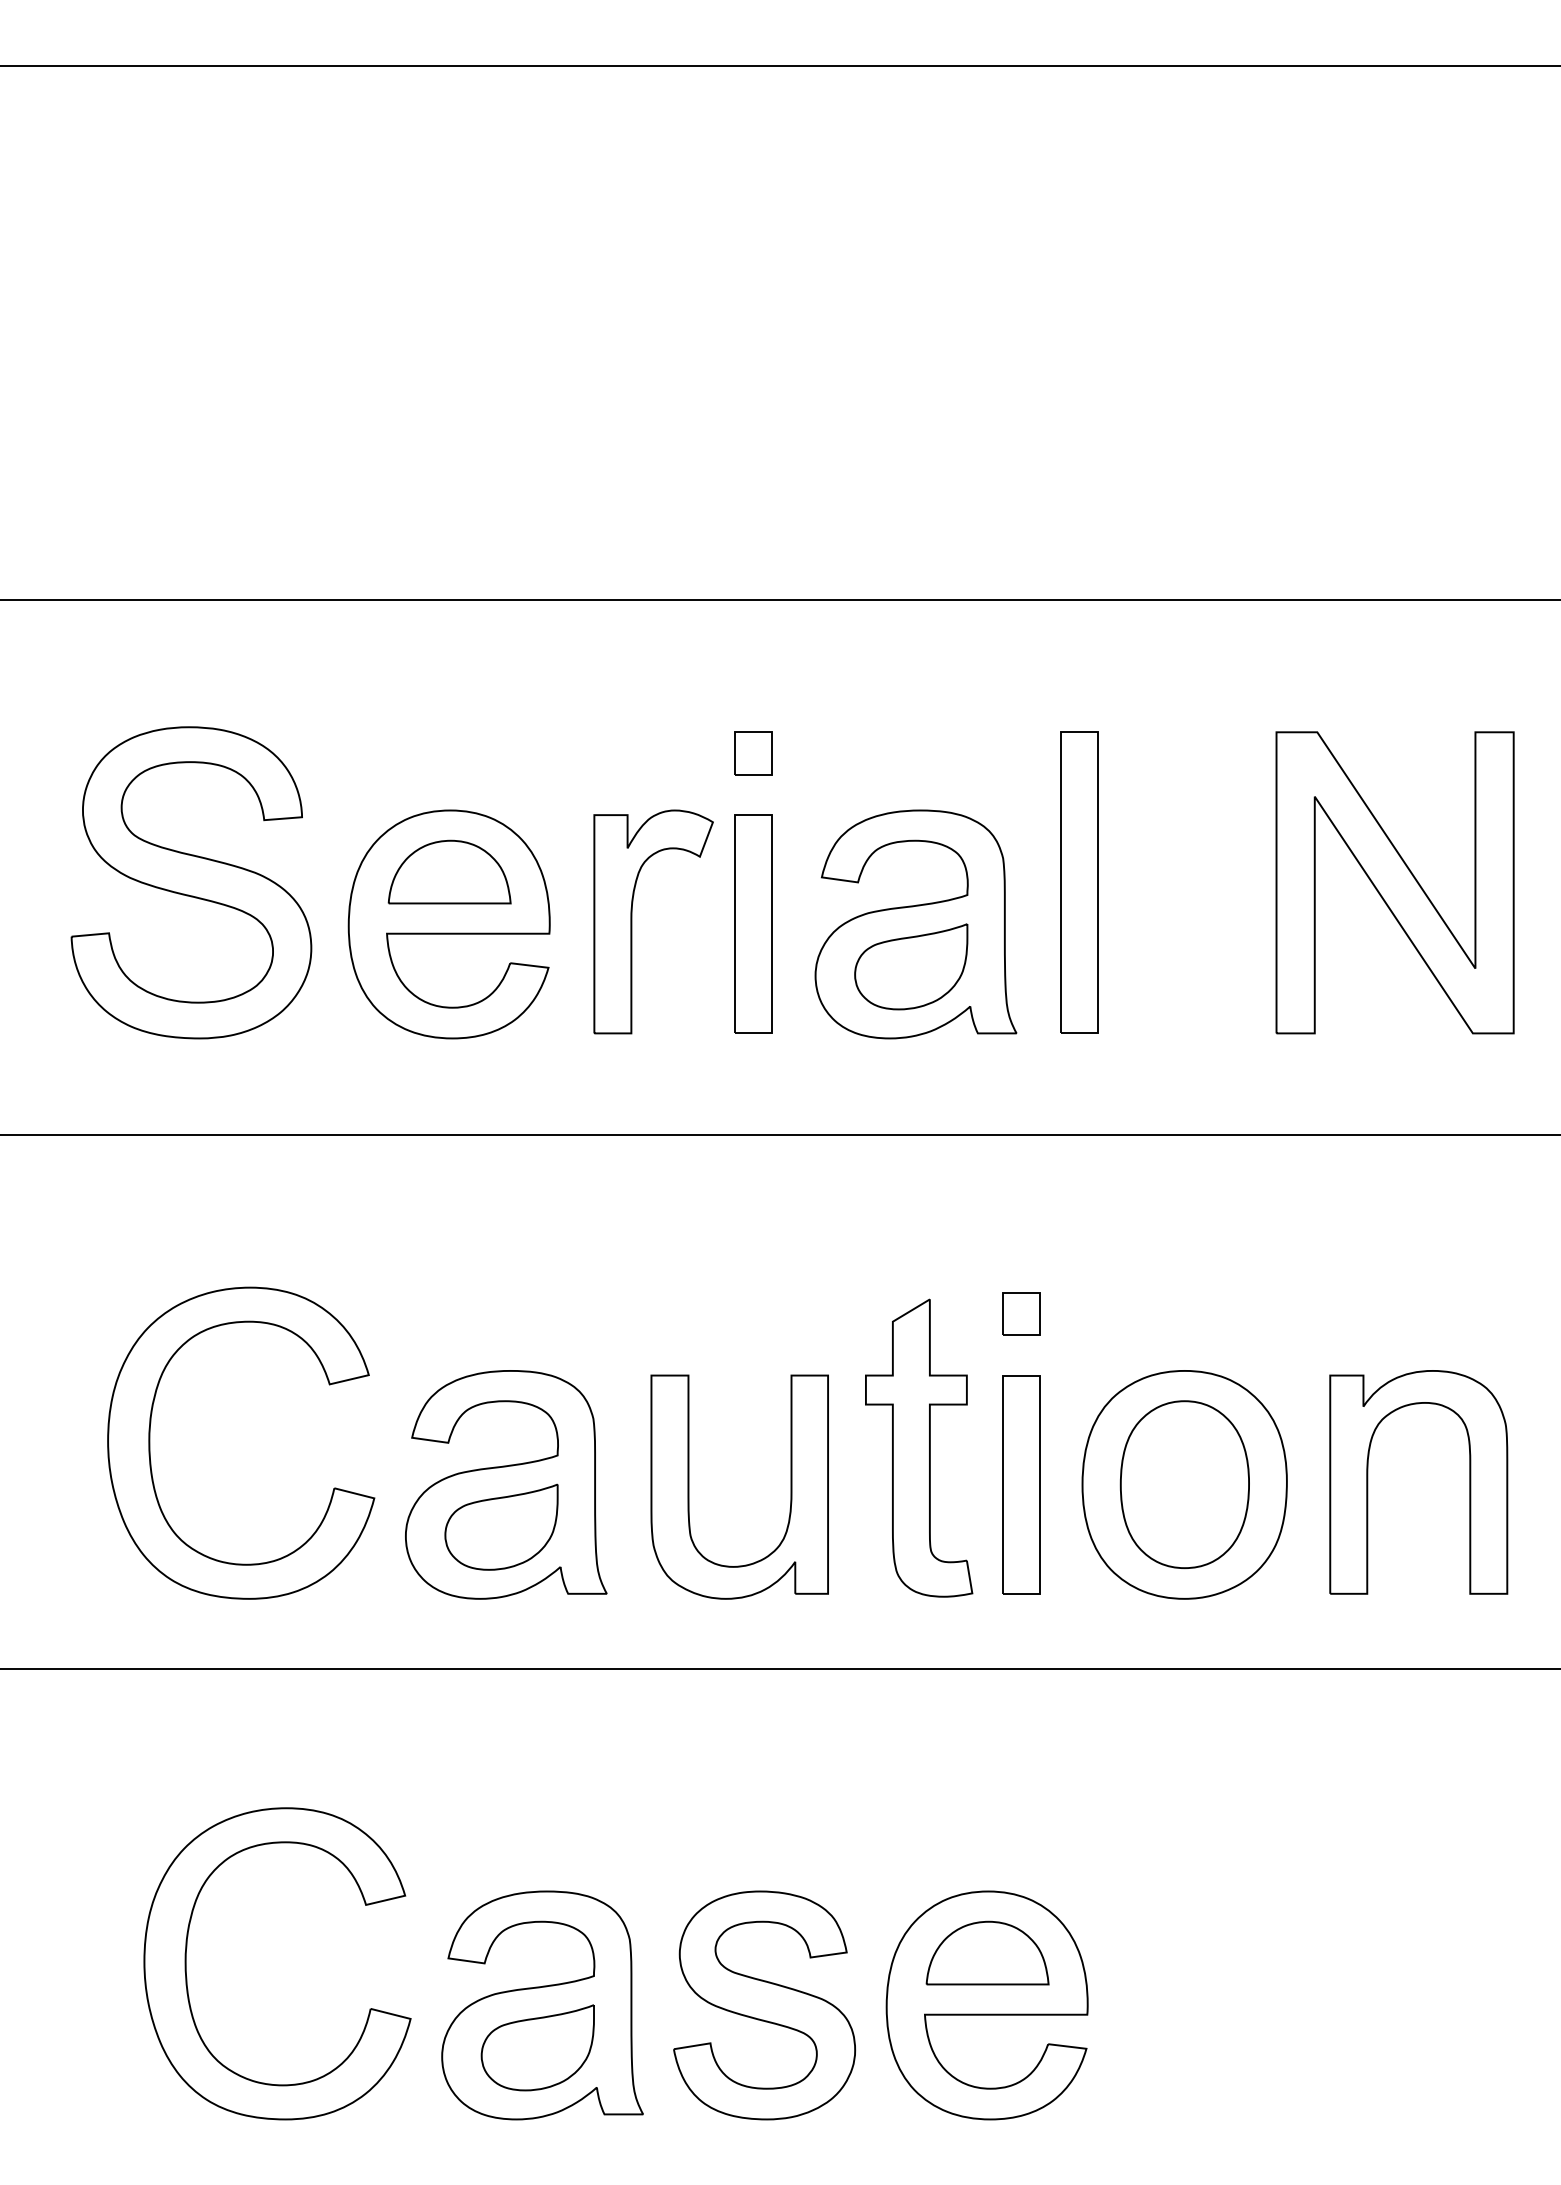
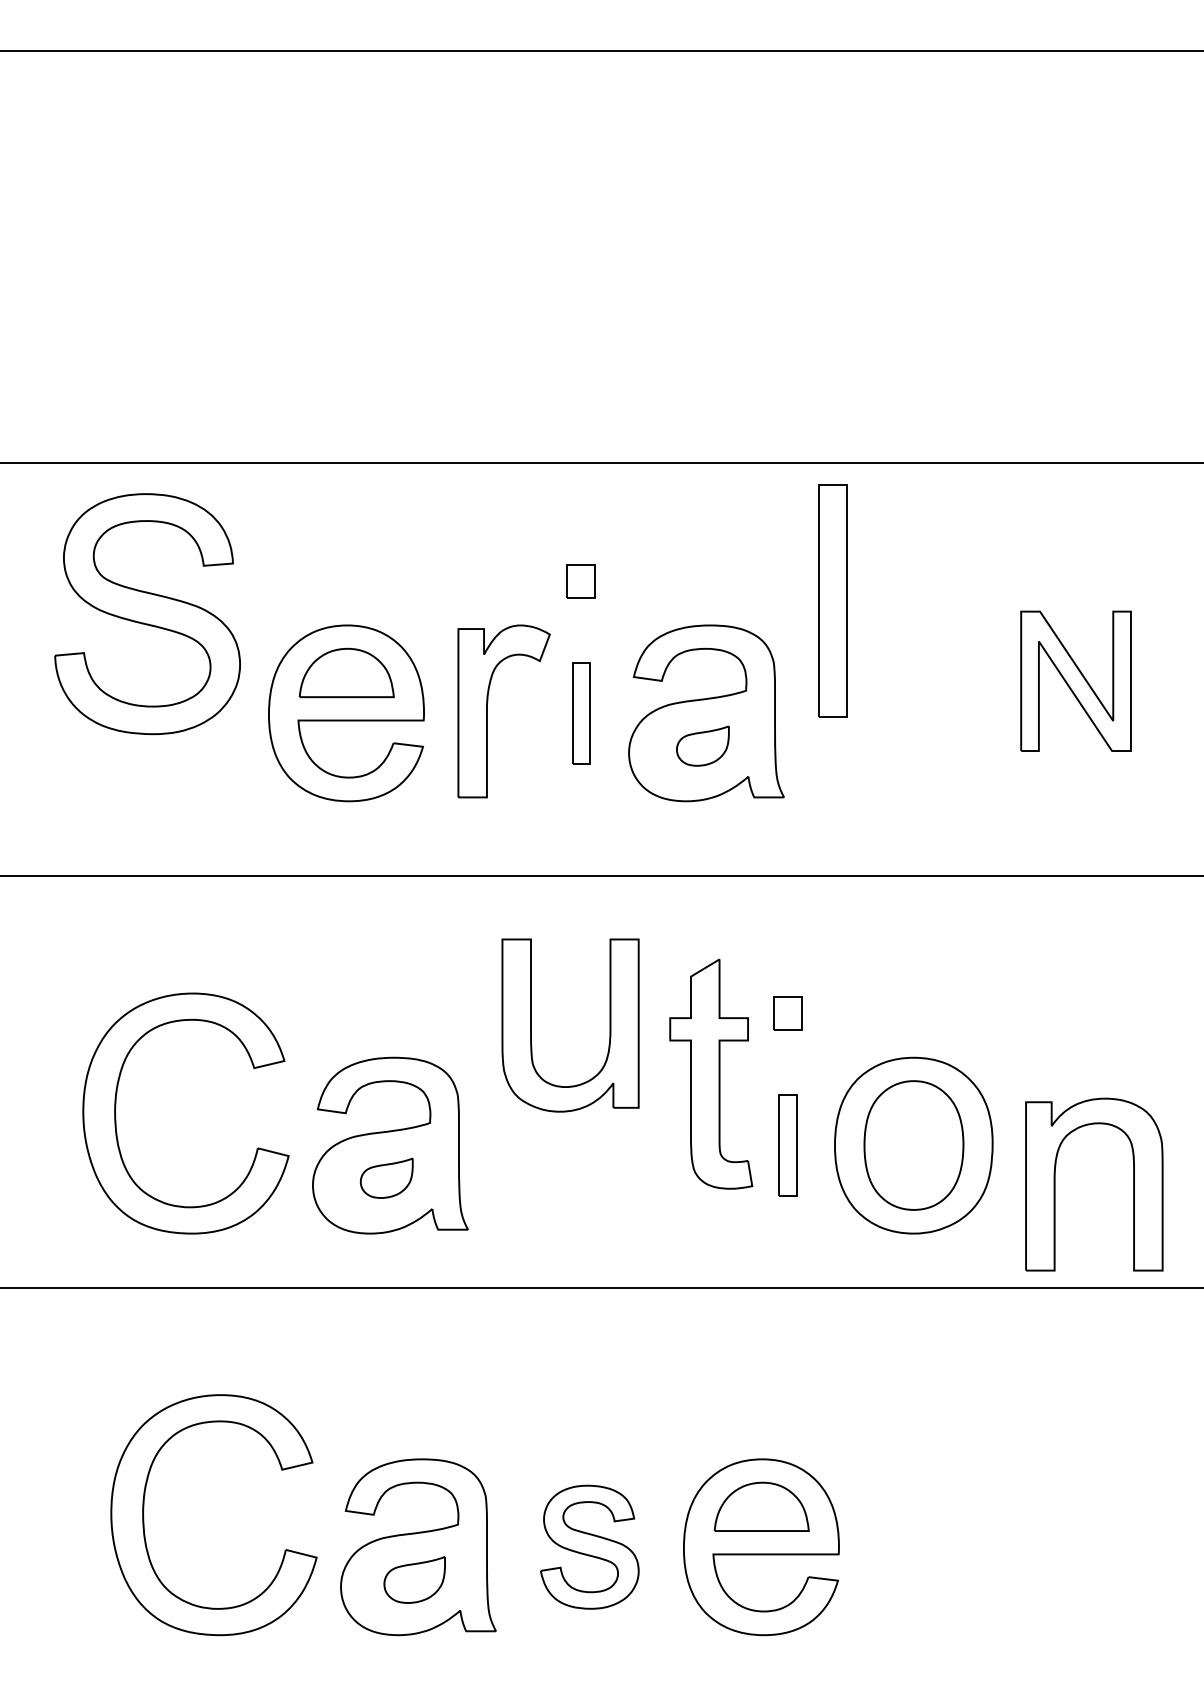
part: (191, 882) -> (147, 613), moved
part: (1079, 882) -> (832, 600), moved
part: (1394, 882) -> (1075, 681), size x0.6
part: (753, 923) -> (581, 712), size x0.6
part: (911, 966) -> (703, 745), size x0.6
part: (919, 1447) -> (711, 1073), moved
part: (1368, 1482) -> (1055, 1184), moved
part: (1021, 1484) -> (787, 1145), size x0.6
part: (689, 1486) -> (531, 1025), moved
part: (501, 1526) -> (386, 1177), size x0.6
part: (764, 2005) -> (589, 1547), size x0.7
part: (537, 2047) -> (414, 1579), size x0.7

